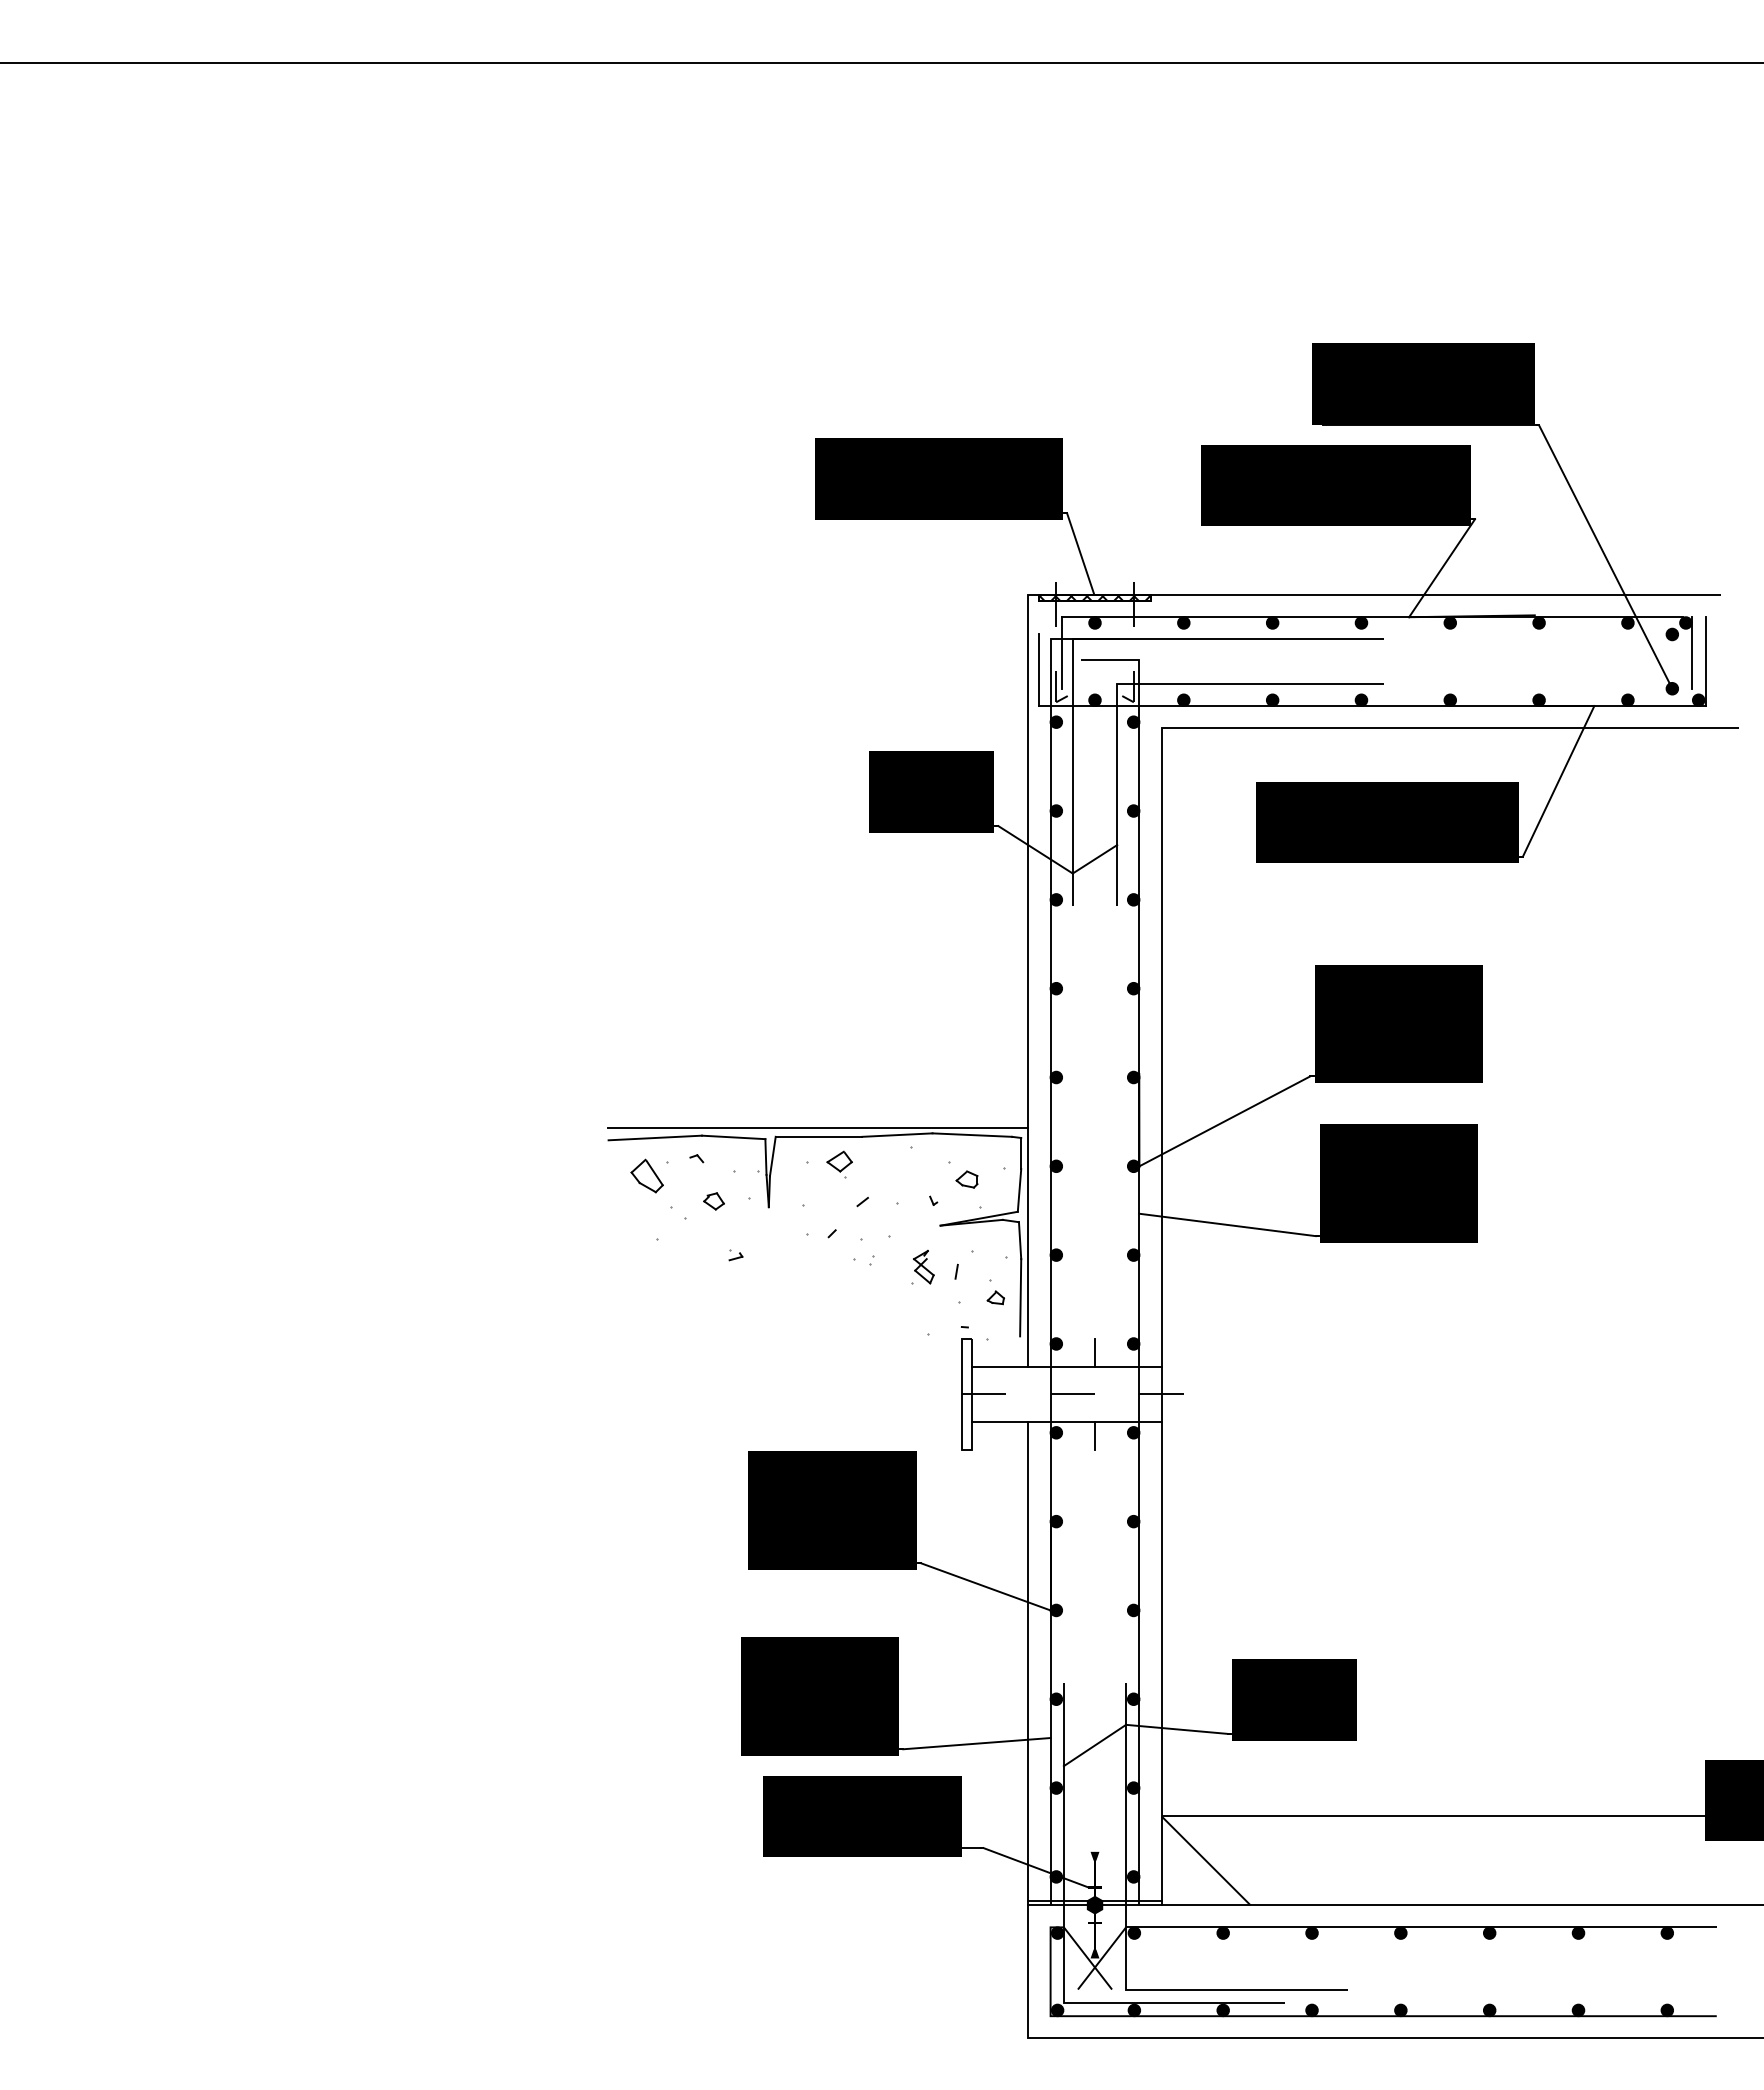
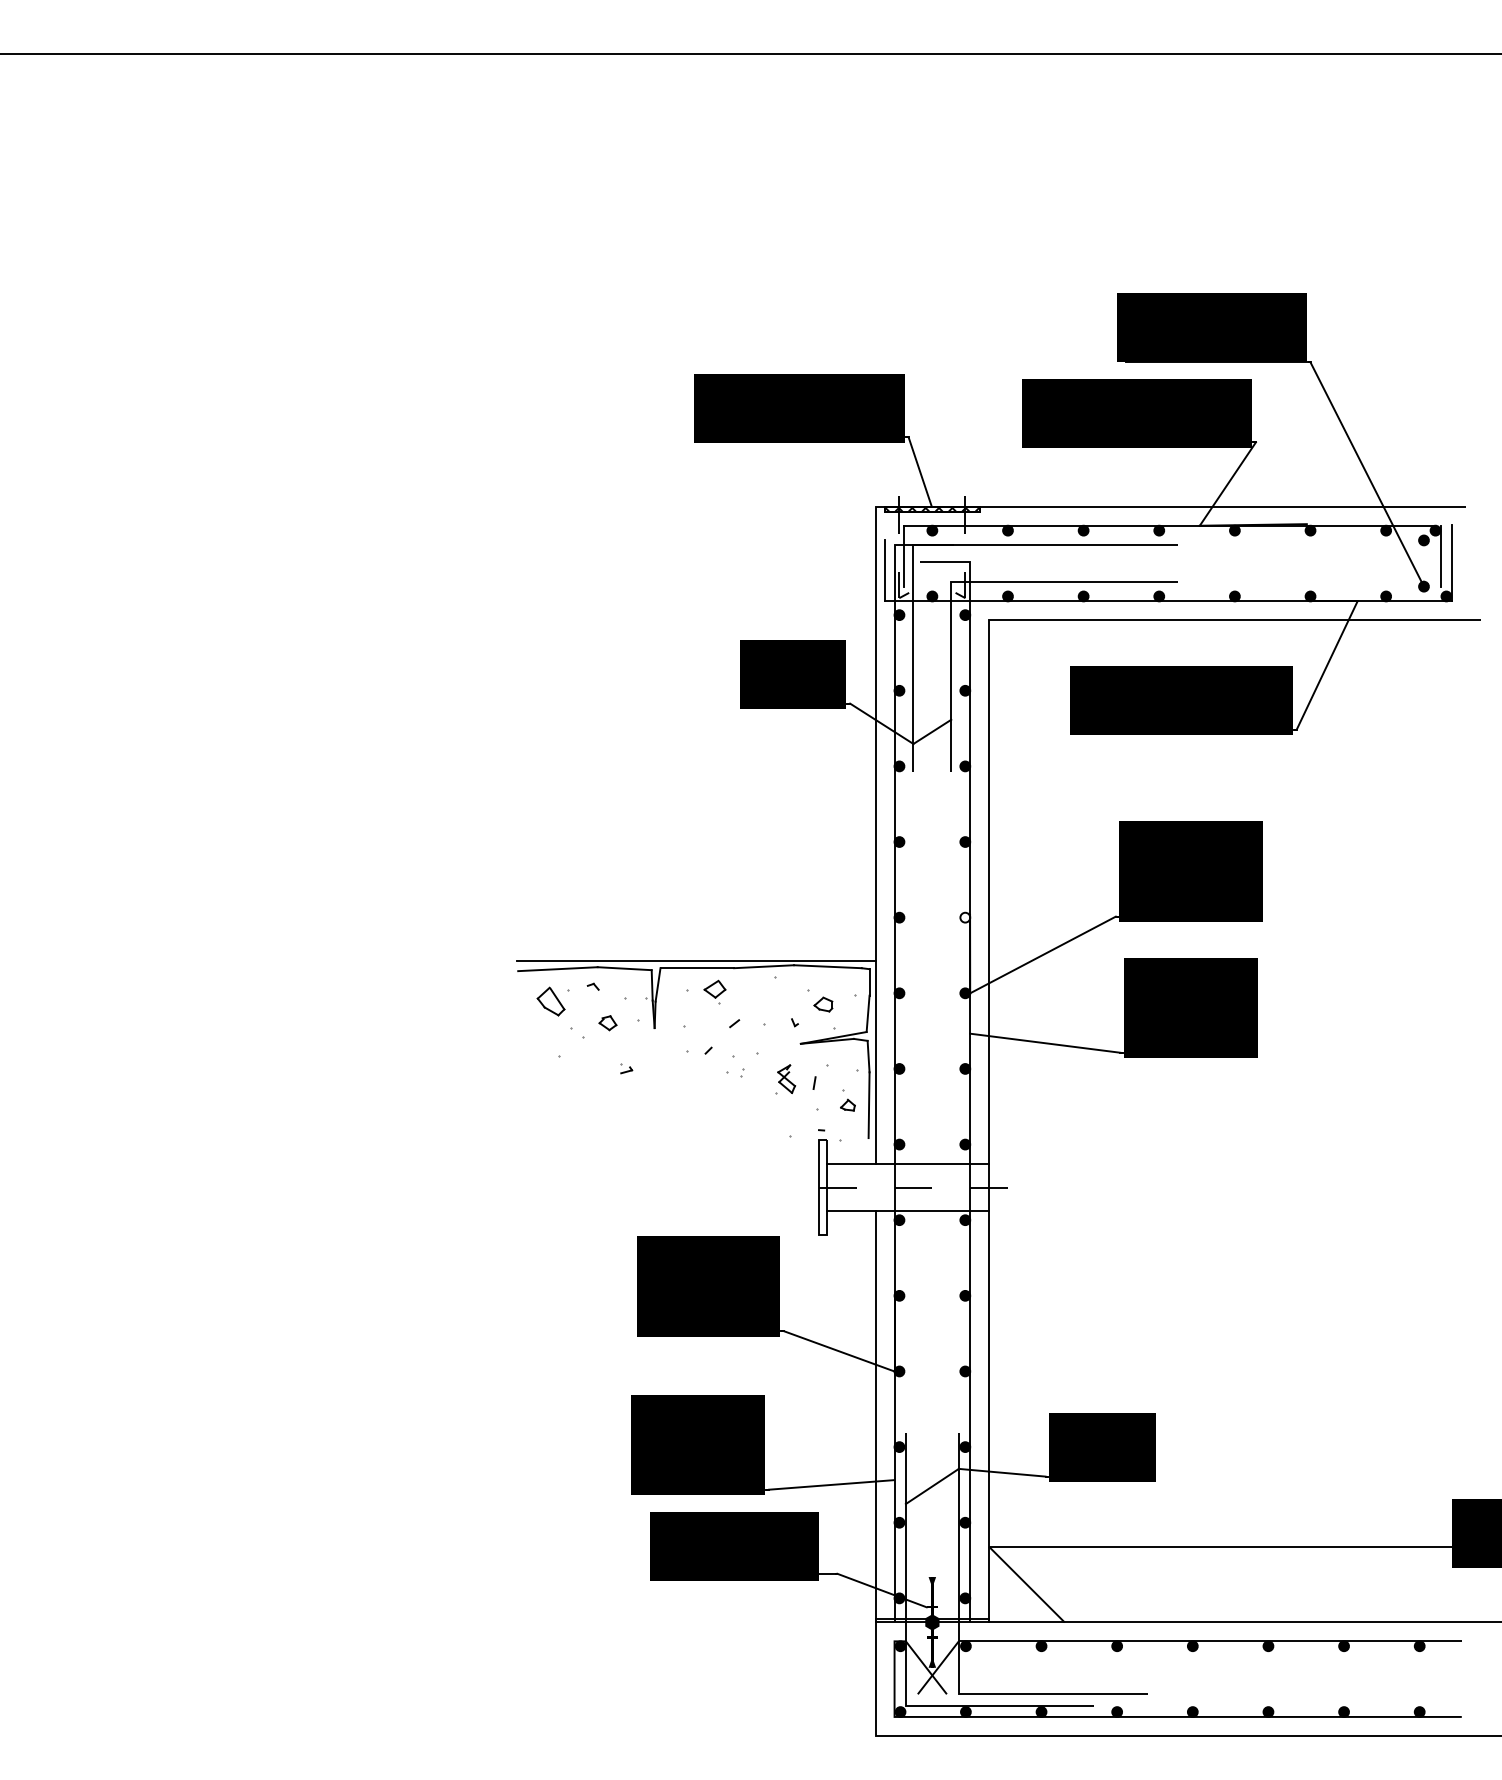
fill: (1133, 1077) -> (965, 917), removed
line: (1095, 1352) -> (932, 1151), removed
line: (1095, 1435) -> (932, 1222), removed

